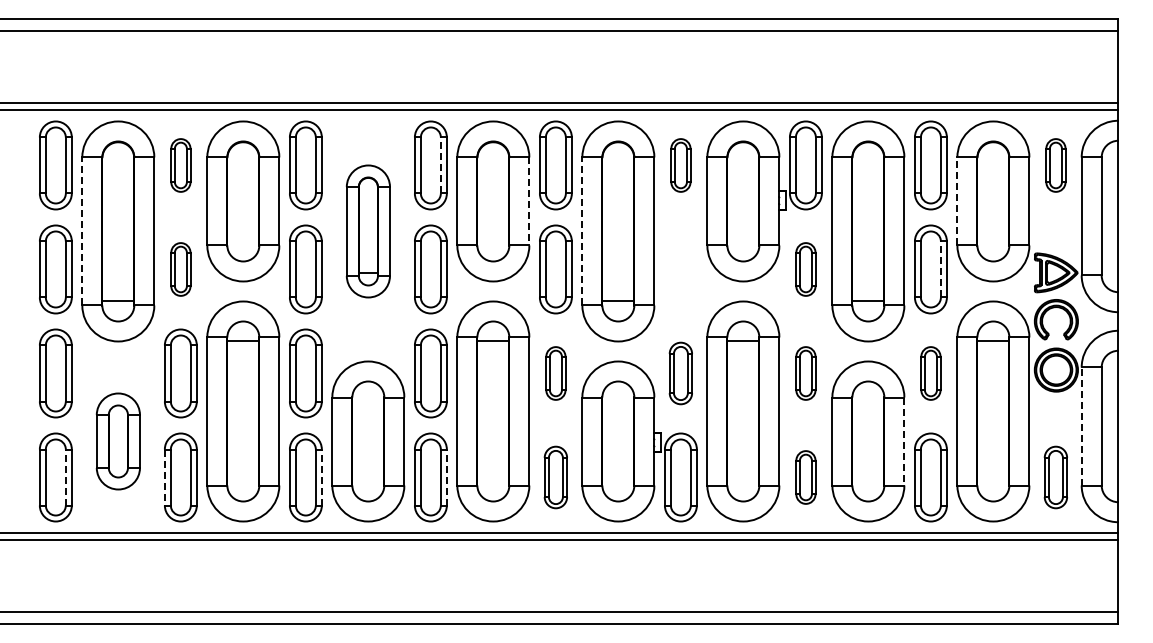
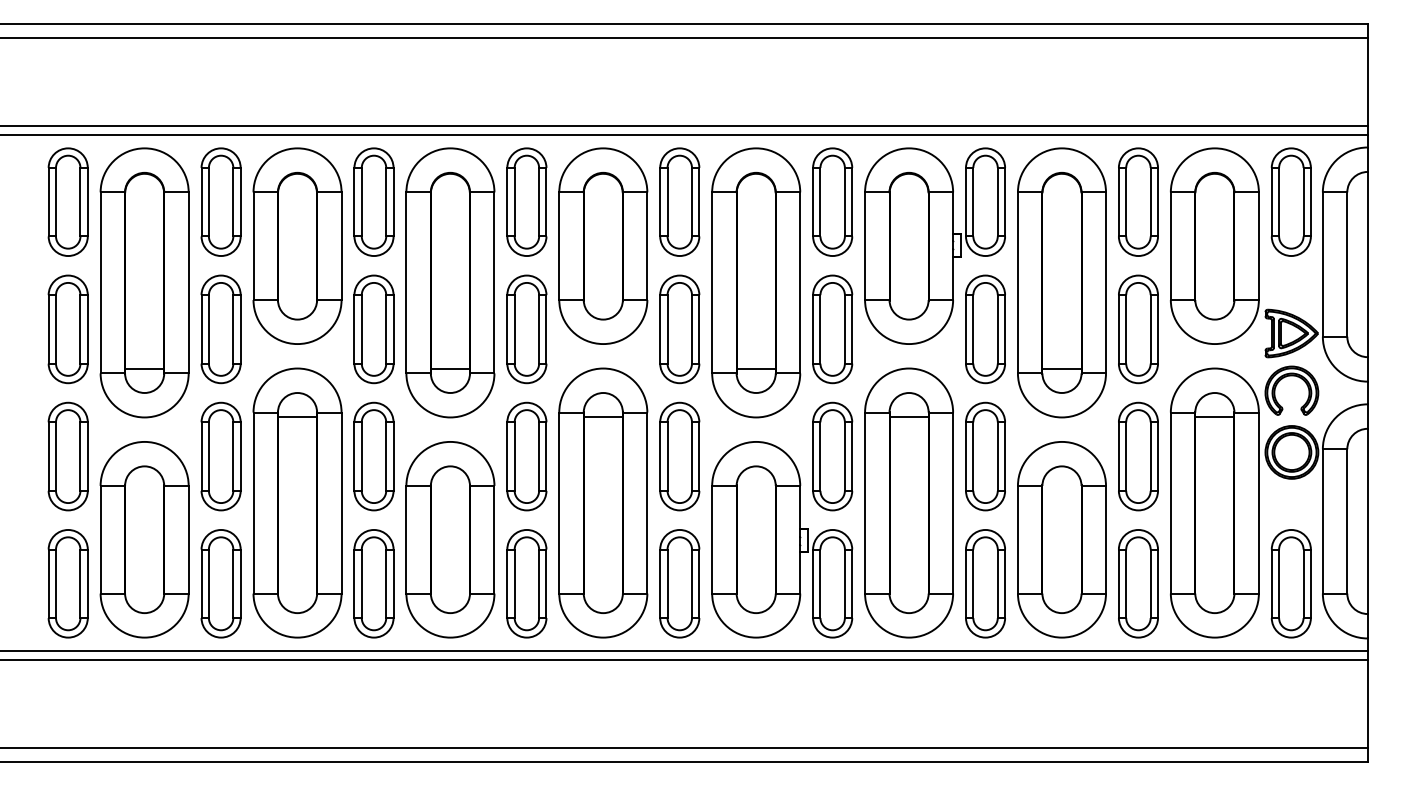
line: (440, 164) -> (538, 200), dashed -> solid
part: (180, 165) -> (220, 202), size x1.67
part: (680, 165) -> (832, 202), size x1.67
part: (1055, 165) -> (1290, 202), size x1.67
line: (957, 200) -> (1170, 245), dashed -> solid
line: (529, 201) -> (647, 246), dashed -> solid
line: (82, 230) -> (100, 281), dashed -> solid
line: (582, 230) -> (712, 281), dashed -> solid
part: (368, 231) -> (450, 282), size x1.67
part: (180, 269) -> (220, 329), size x1.67
part: (680, 269) -> (832, 329), added
part: (805, 269) -> (985, 329), size x1.67
line: (940, 269) -> (1150, 329), dashed -> solid
part: (555, 373) -> (679, 456), size x1.67
part: (680, 373) -> (832, 456), size x1.43
part: (805, 373) -> (985, 456), size x1.67
part: (930, 373) -> (1137, 456), size x1.67
line: (1081, 426) -> (1322, 521), dashed -> solid
part: (118, 441) -> (144, 539), size x1.67
line: (904, 442) -> (1106, 540), dashed -> solid
line: (65, 477) -> (80, 583), dashed -> solid
line: (321, 477) -> (393, 583), dashed -> solid
line: (446, 477) -> (546, 583), dashed -> solid
part: (555, 477) -> (679, 583), size x1.43
part: (805, 477) -> (985, 583), size x1.67
part: (1055, 477) -> (1290, 583), size x1.43
line: (164, 478) -> (201, 585), dashed -> solid

